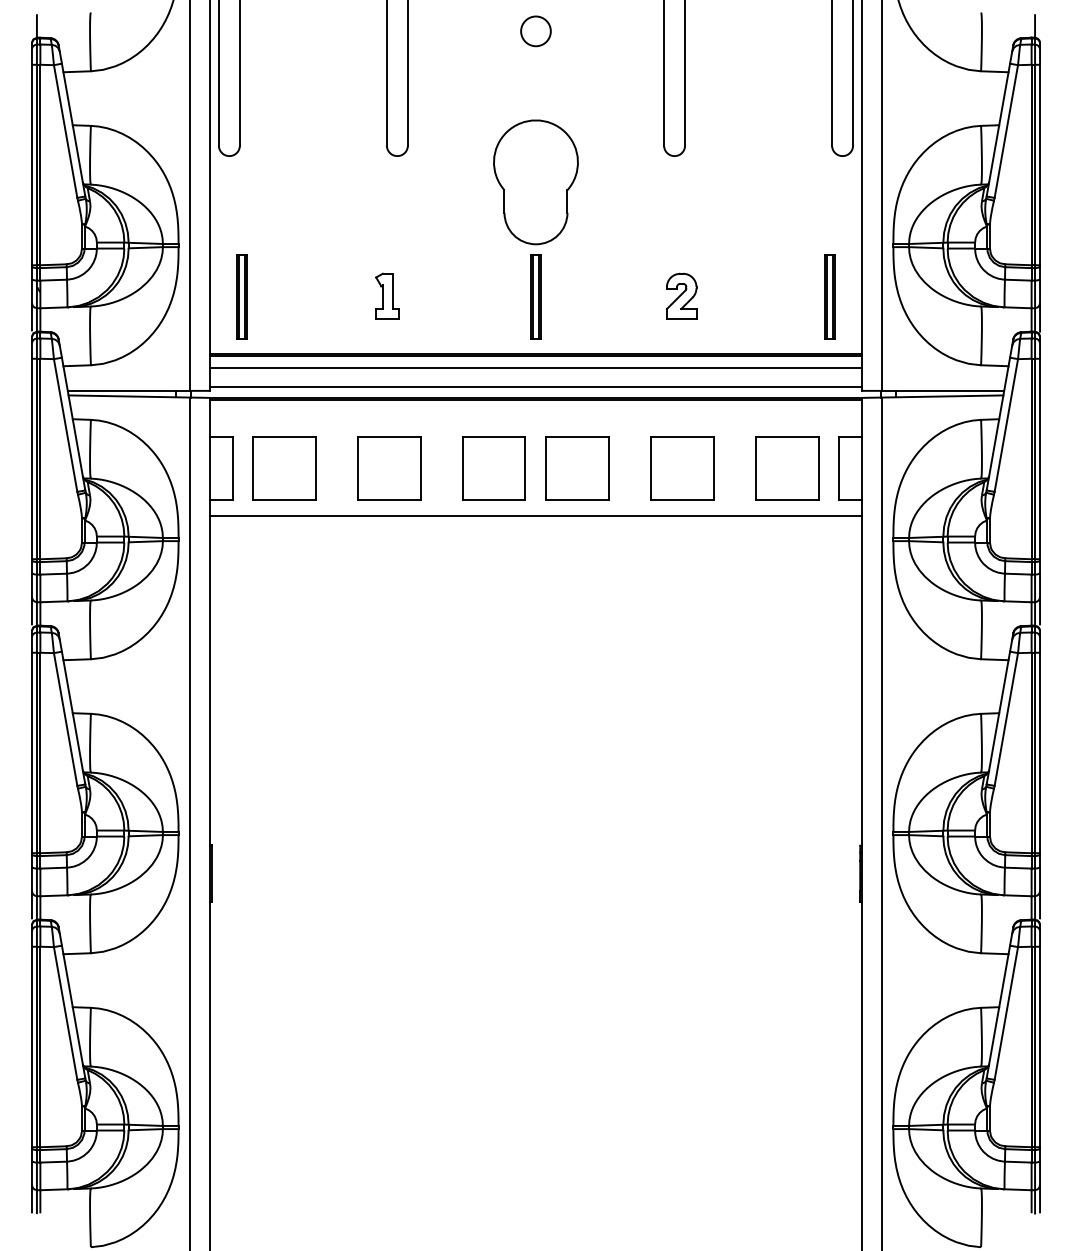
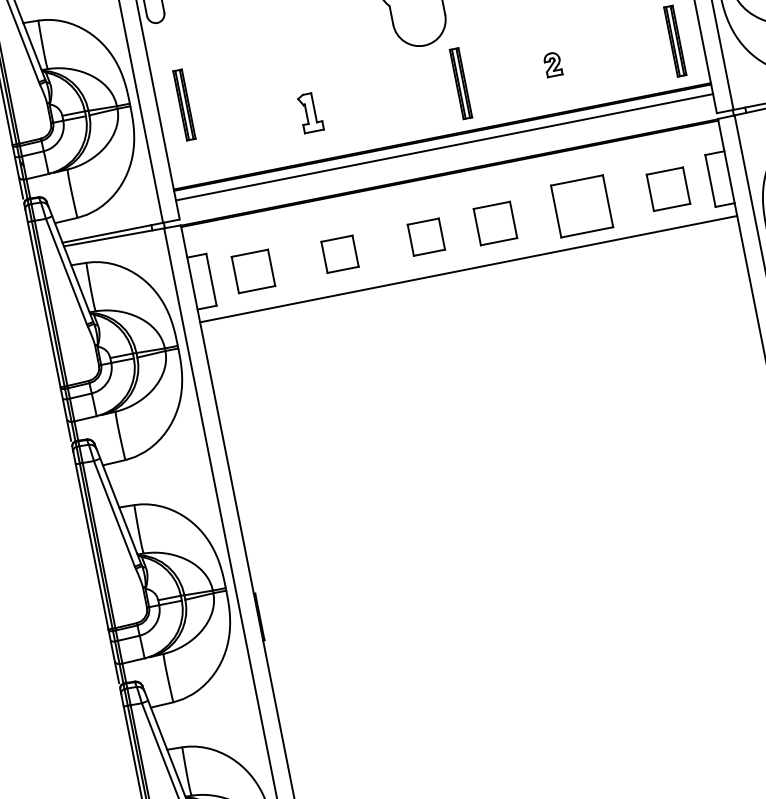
part: (681, 295) -> (552, 64), size x0.6
part: (241, 296) -> (183, 104), moved
part: (535, 296) -> (460, 83), moved
line: (535, 386) -> (447, 162), removed
part: (284, 468) -> (253, 271), size x0.7
part: (389, 468) -> (340, 254), size x0.6
part: (493, 468) -> (425, 237), size x0.6
part: (577, 468) -> (495, 223), size x0.7
part: (787, 468) -> (668, 189), size x0.7

